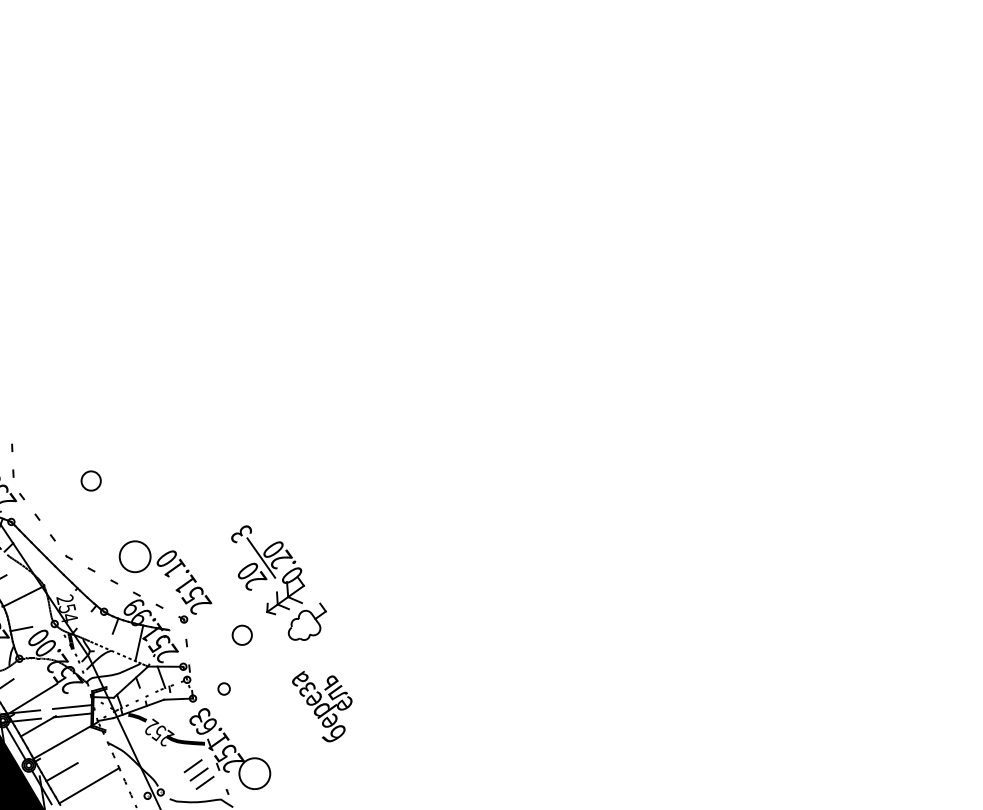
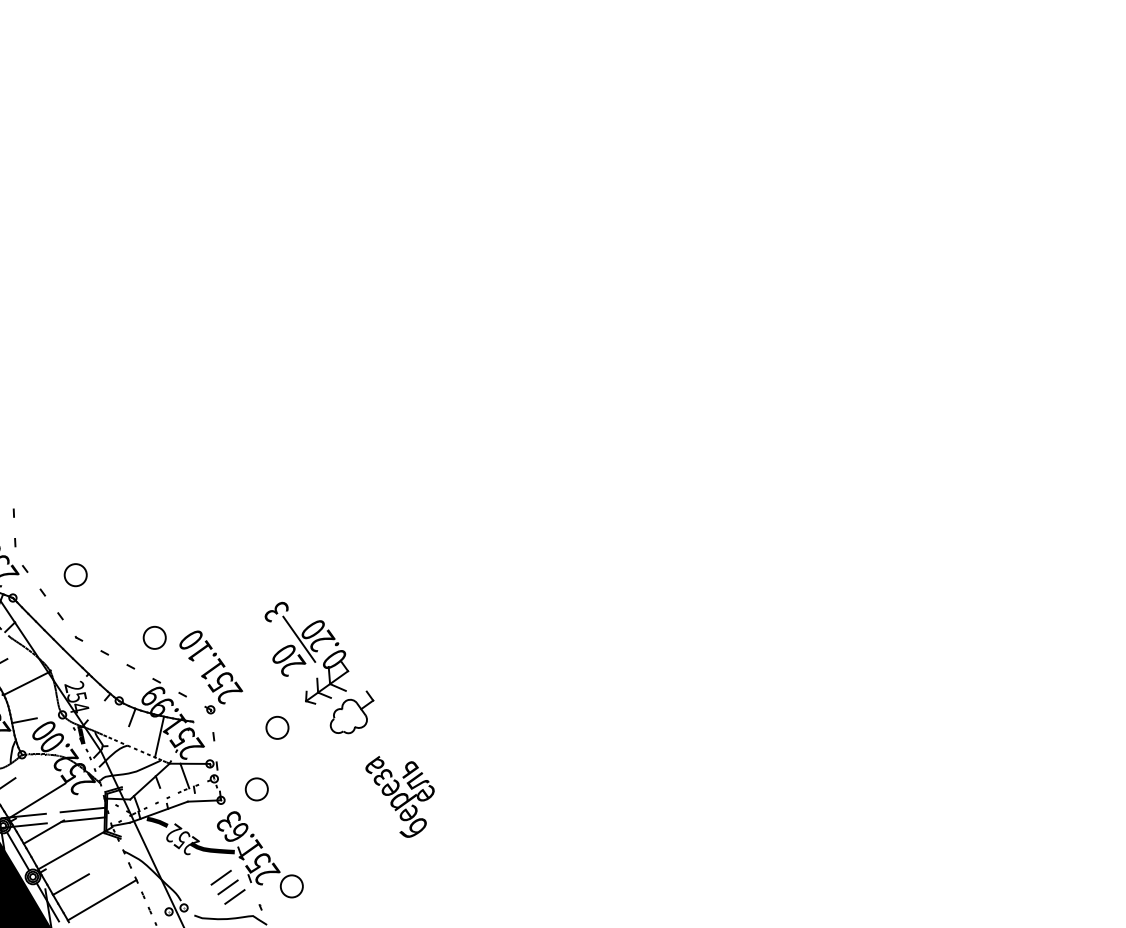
circle: (90, 480) -> (74, 574), moved
circle: (134, 556) -> (153, 637), size x0.62
circle: (223, 688) -> (255, 788), size x1.67
text: (322, 706) -> (400, 796), moved
circle: (254, 773) -> (291, 886), size x0.62

